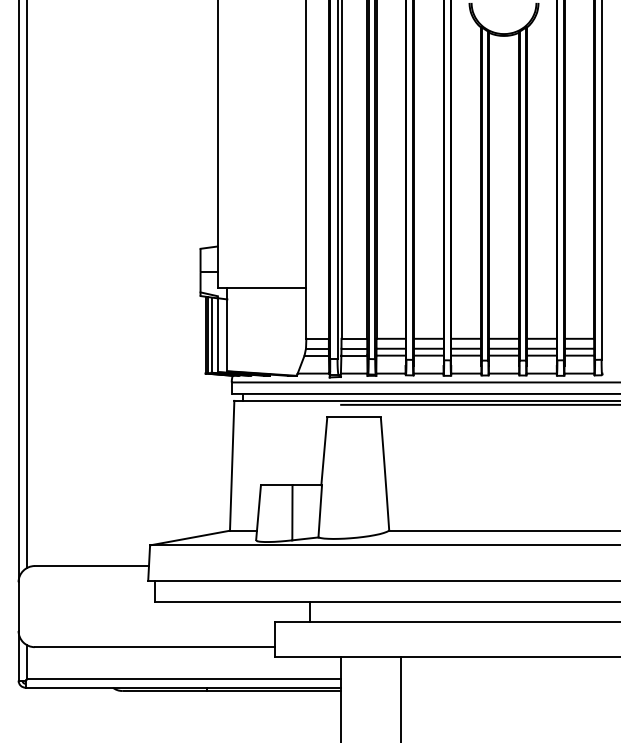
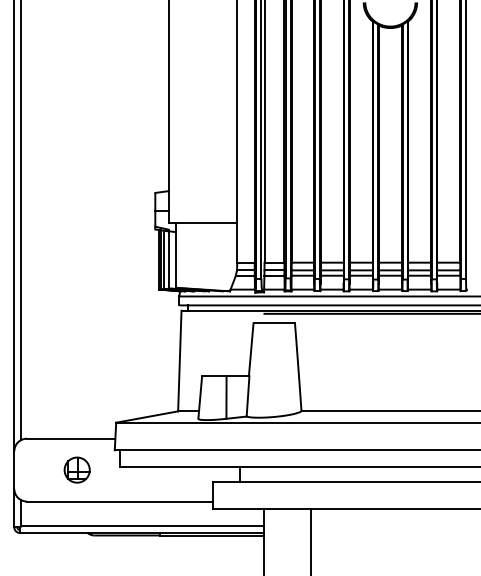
part: (99, 606) -> (77, 470), added

